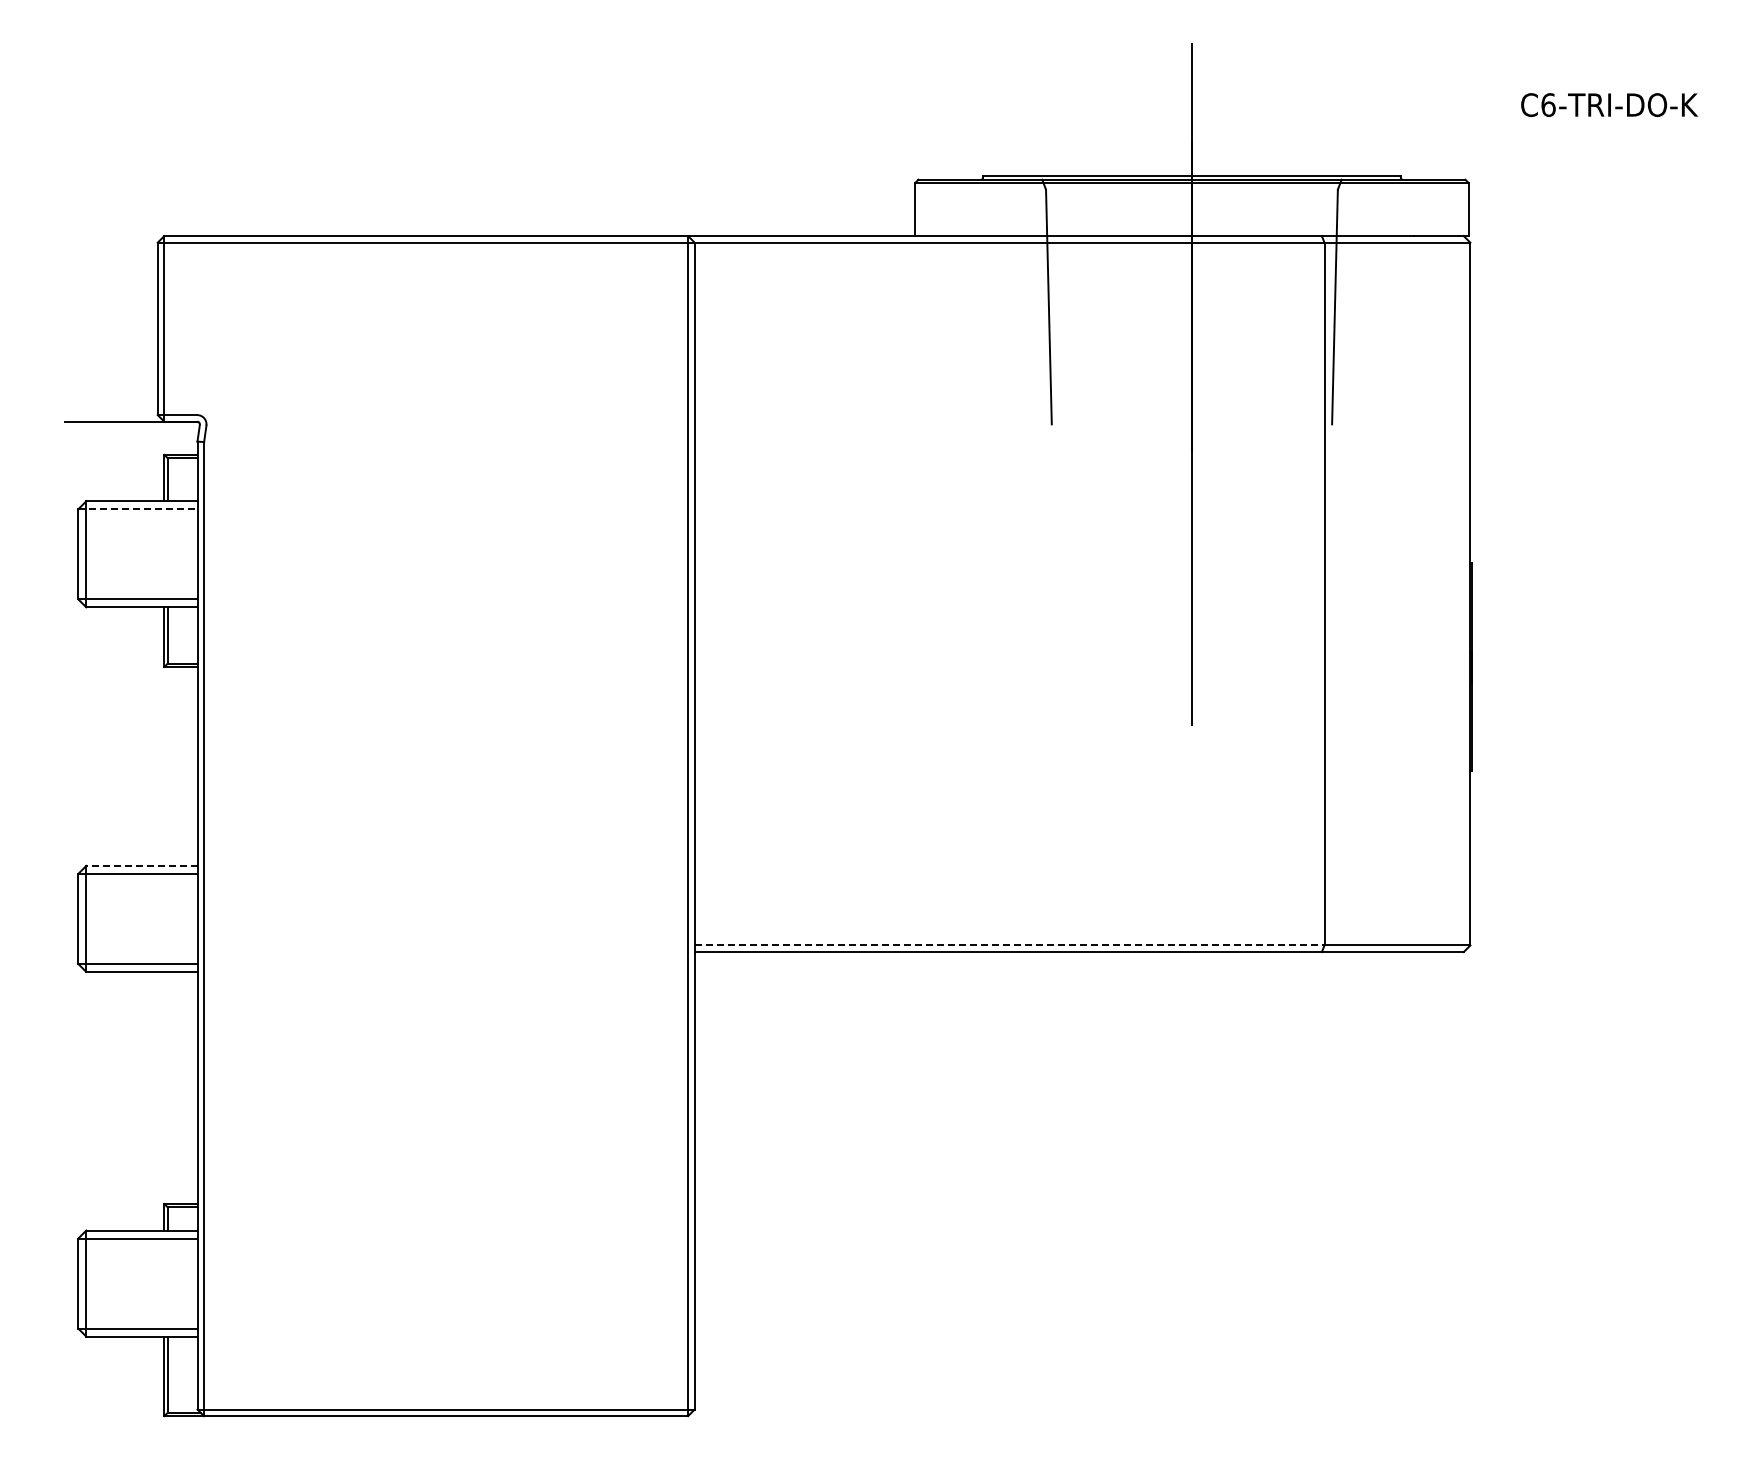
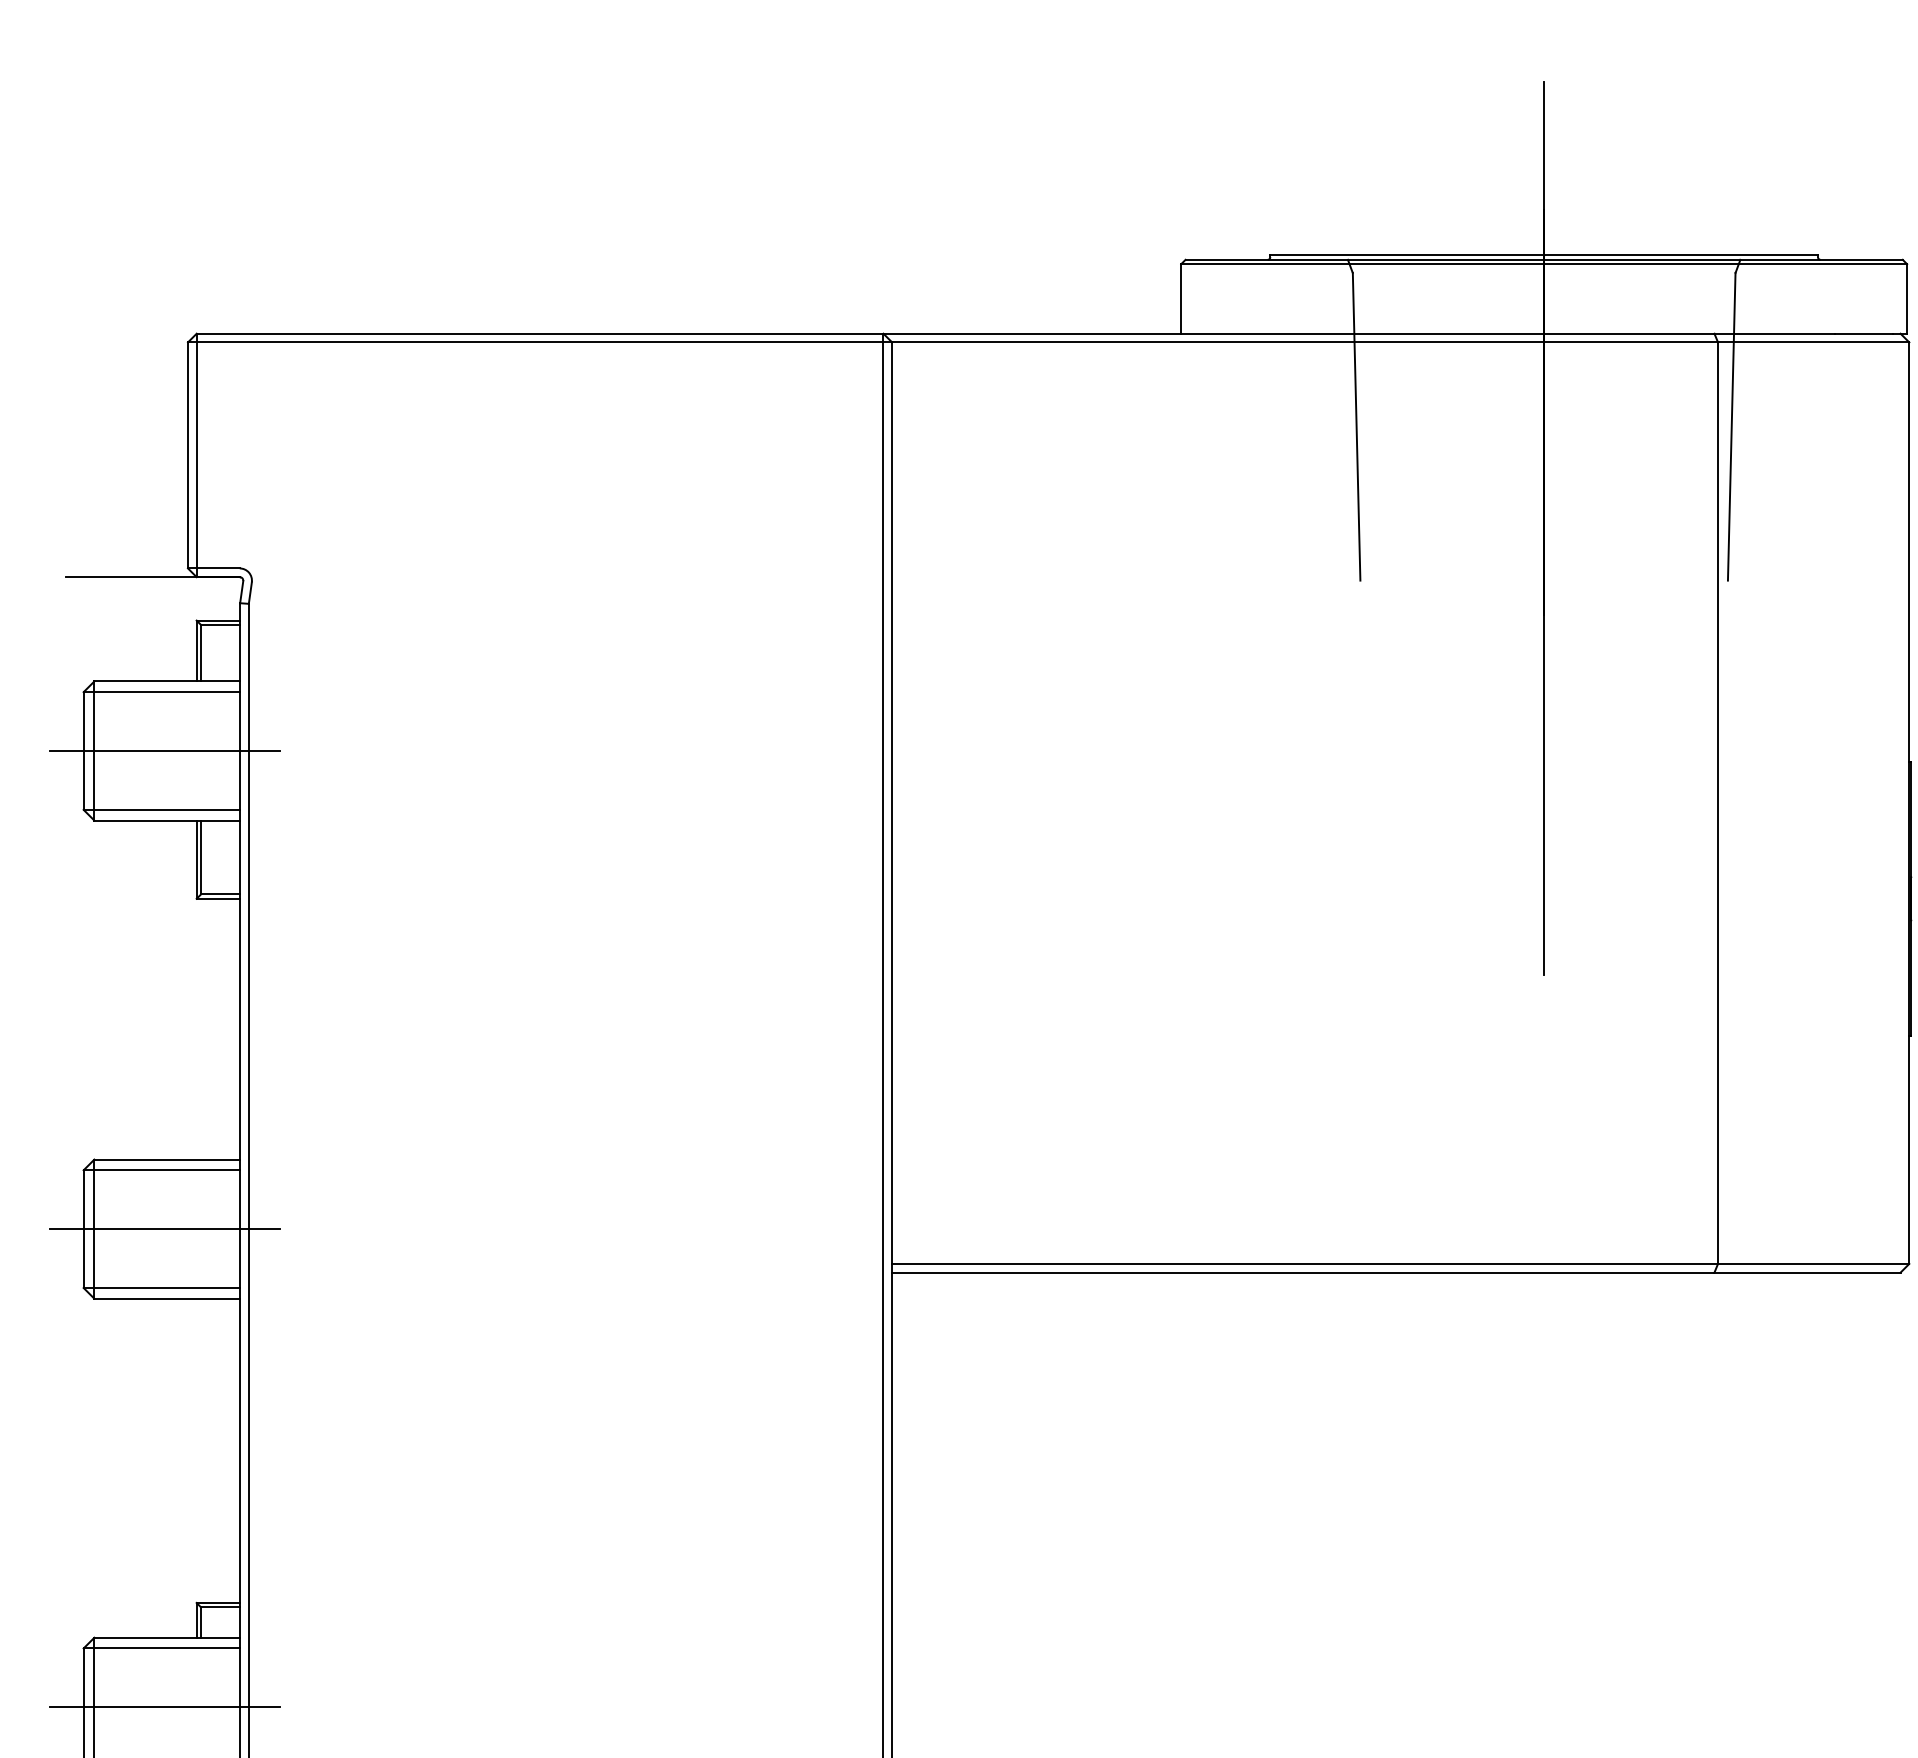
line: (137, 509) -> (161, 692), dashed -> solid
line: (139, 554) -> (164, 751), added
line: (141, 865) -> (166, 1159), dashed -> solid
line: (139, 918) -> (164, 1228), added
line: (1009, 945) -> (1304, 1263), dashed -> solid
line: (139, 1283) -> (164, 1707), added

